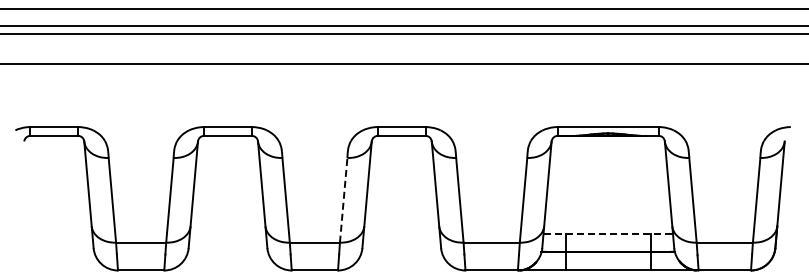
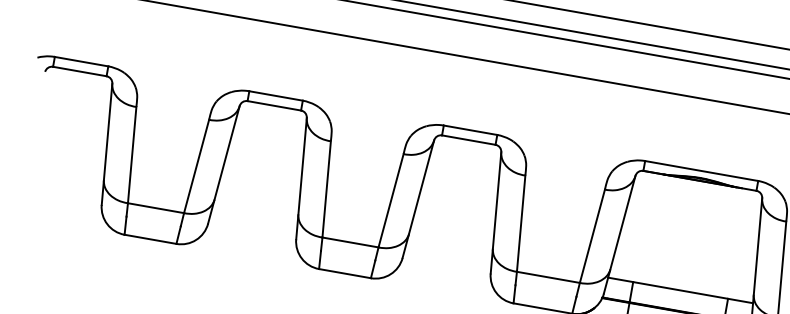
line: (343, 200) -> (390, 200), dashed -> solid
line: (608, 233) -> (680, 290), dashed -> solid

